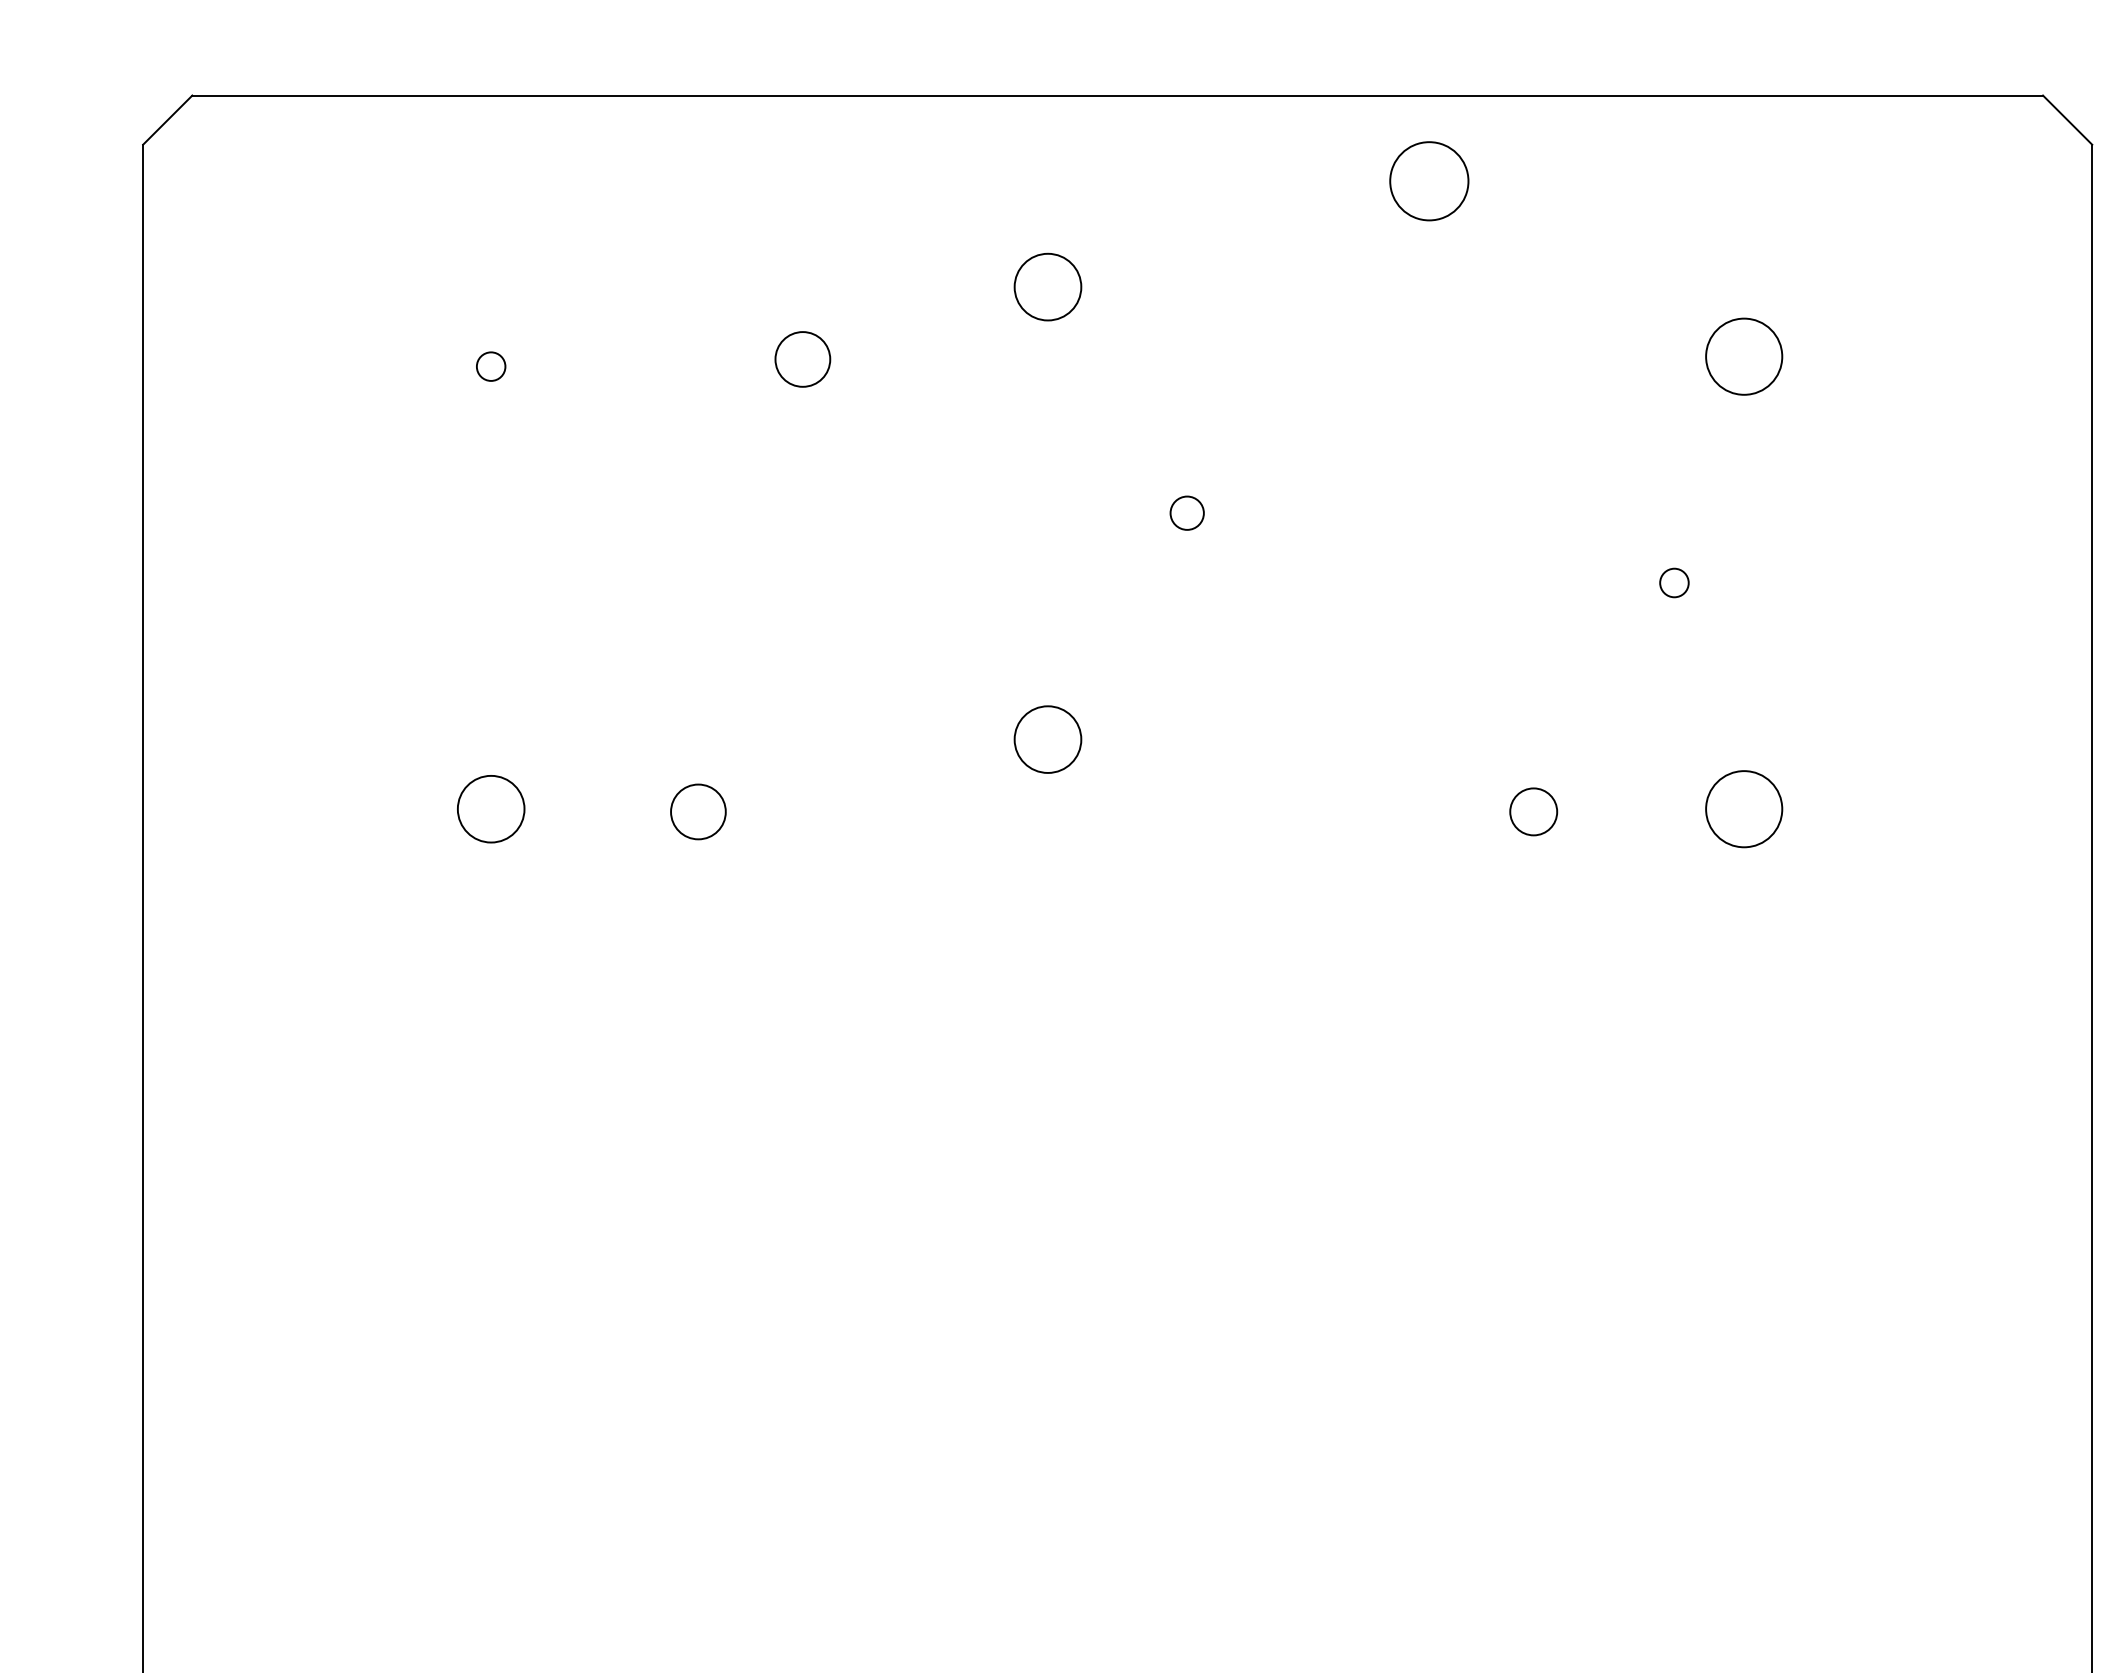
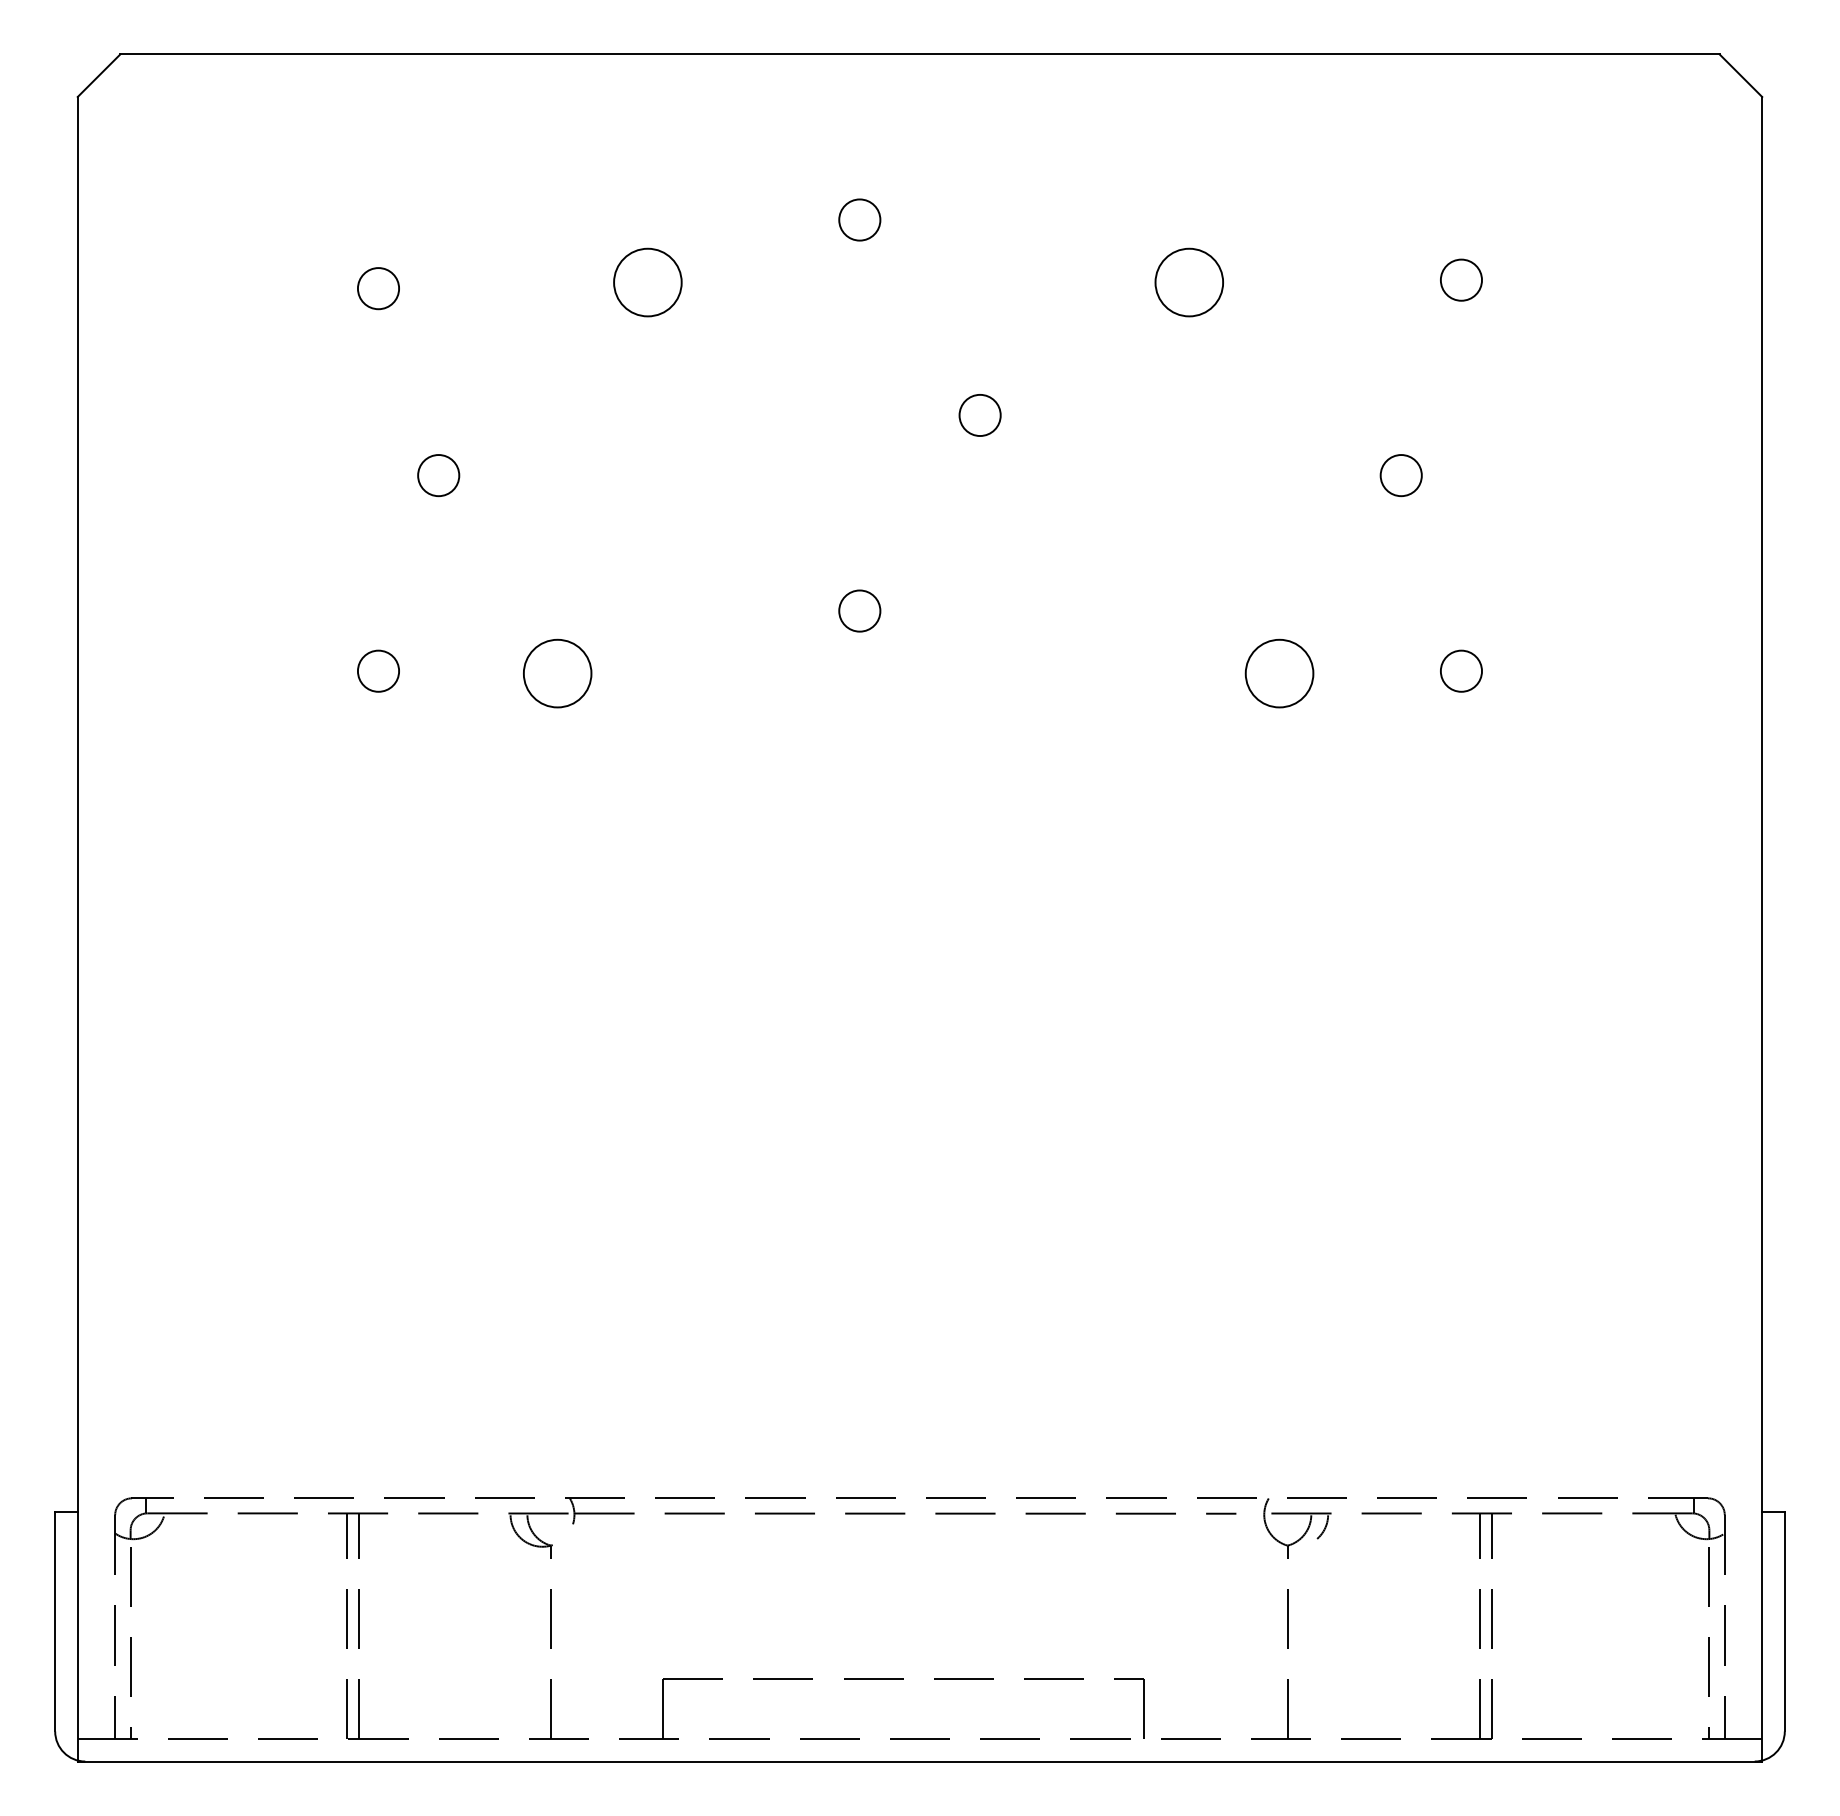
circle: (1428, 181) -> (1188, 282), moved
circle: (1047, 286) -> (859, 219), size x0.71
circle: (1744, 355) -> (1461, 279), size x0.62
circle: (802, 359) -> (647, 282), size x1.43
circle: (491, 366) -> (378, 288), size x1.67
circle: (1186, 513) -> (979, 415), size x1.43
circle: (560, 582) -> (438, 475), added
circle: (1673, 582) -> (1400, 475), size x1.67
circle: (1047, 738) -> (859, 610), size x0.71
circle: (491, 808) -> (378, 670), size x0.71
circle: (1744, 808) -> (1461, 670), size x0.62
circle: (698, 811) -> (557, 673), size x1.43
circle: (1533, 811) -> (1279, 673), size x1.67

